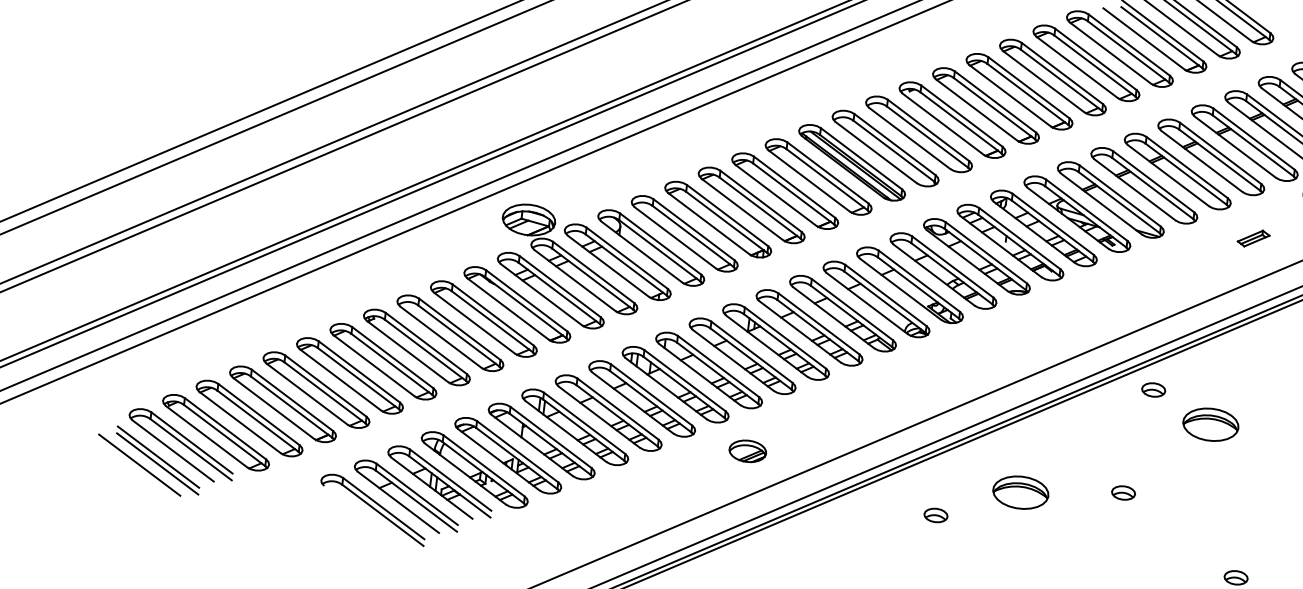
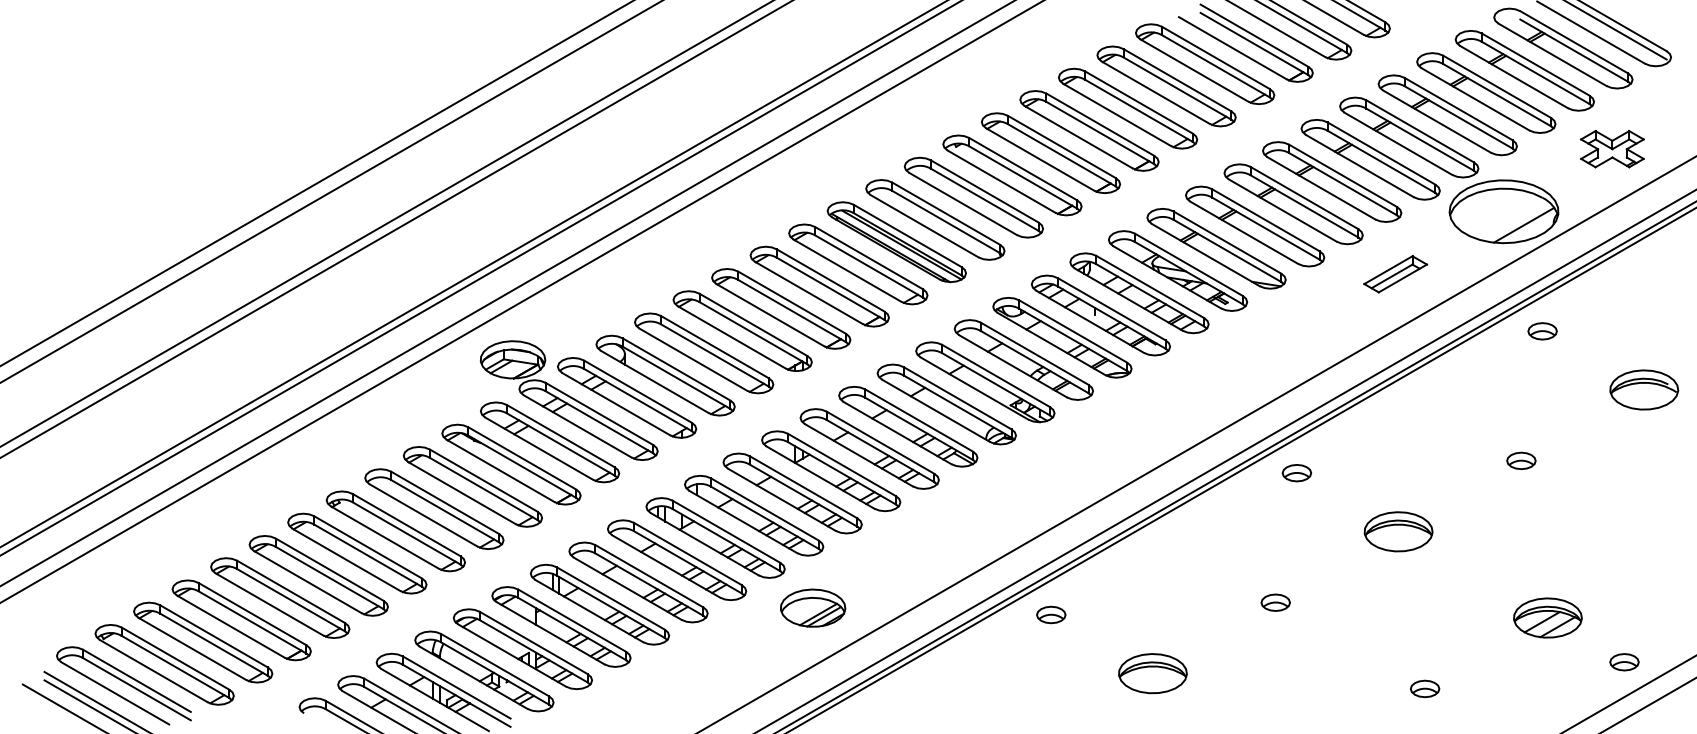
part: (1253, 238) -> (1395, 274), size x1.67
part: (1210, 424) -> (1398, 531), moved
part: (748, 450) -> (813, 607), size x1.43
part: (1020, 492) -> (1152, 673), moved
part: (936, 515) -> (1051, 614), moved

